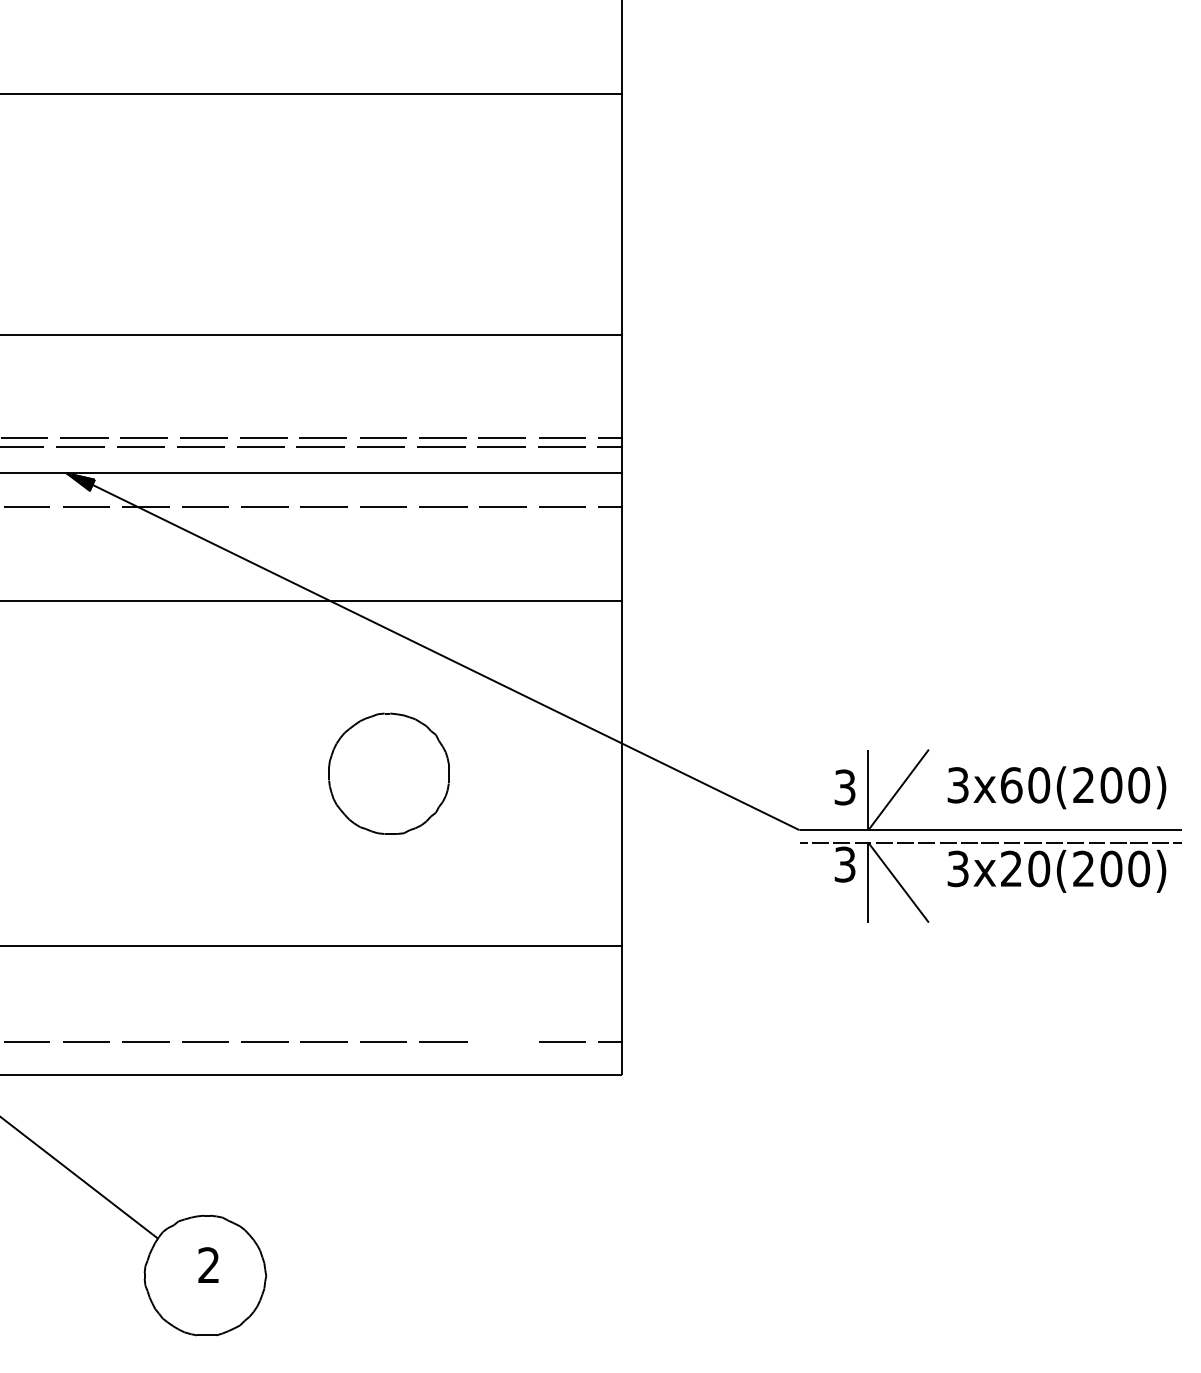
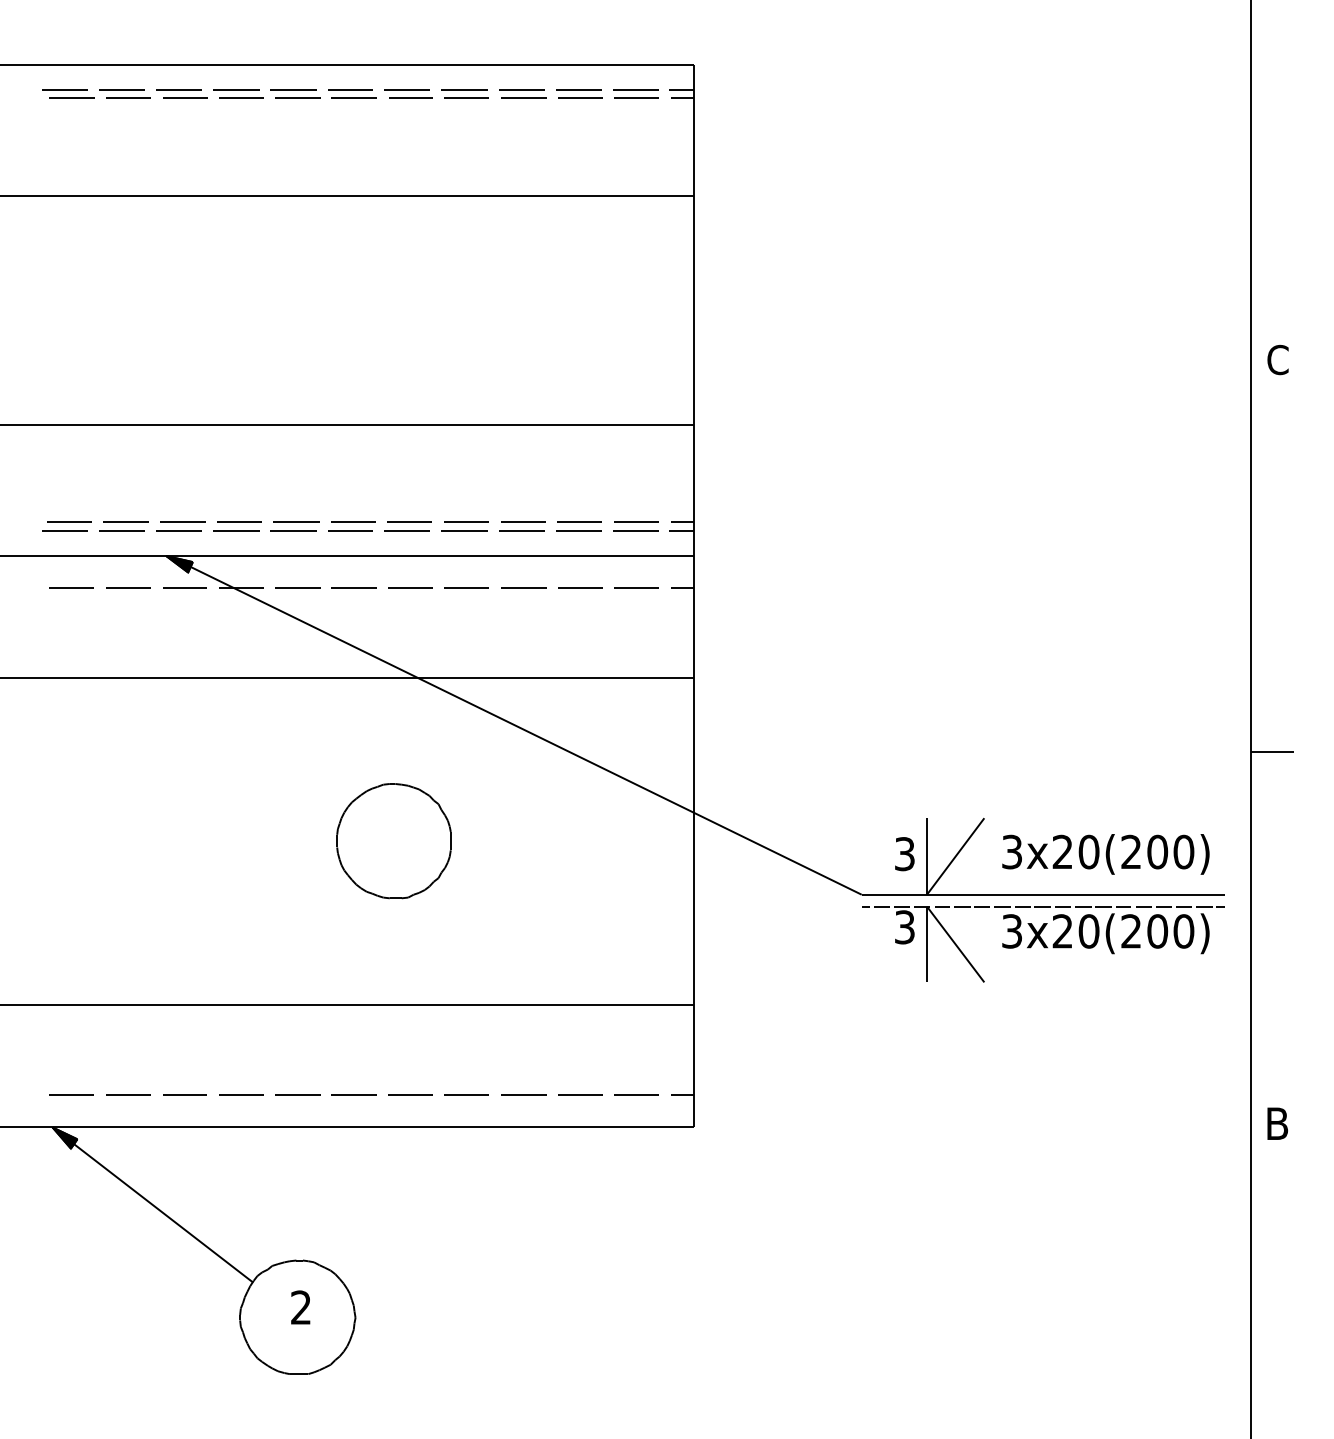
part: (388, 774) -> (393, 841), moved
text: (1011, 784) -> (1062, 851), 3x60(200) -> 3x20(200)
line: (503, 1040) -> (580, 1094), added

